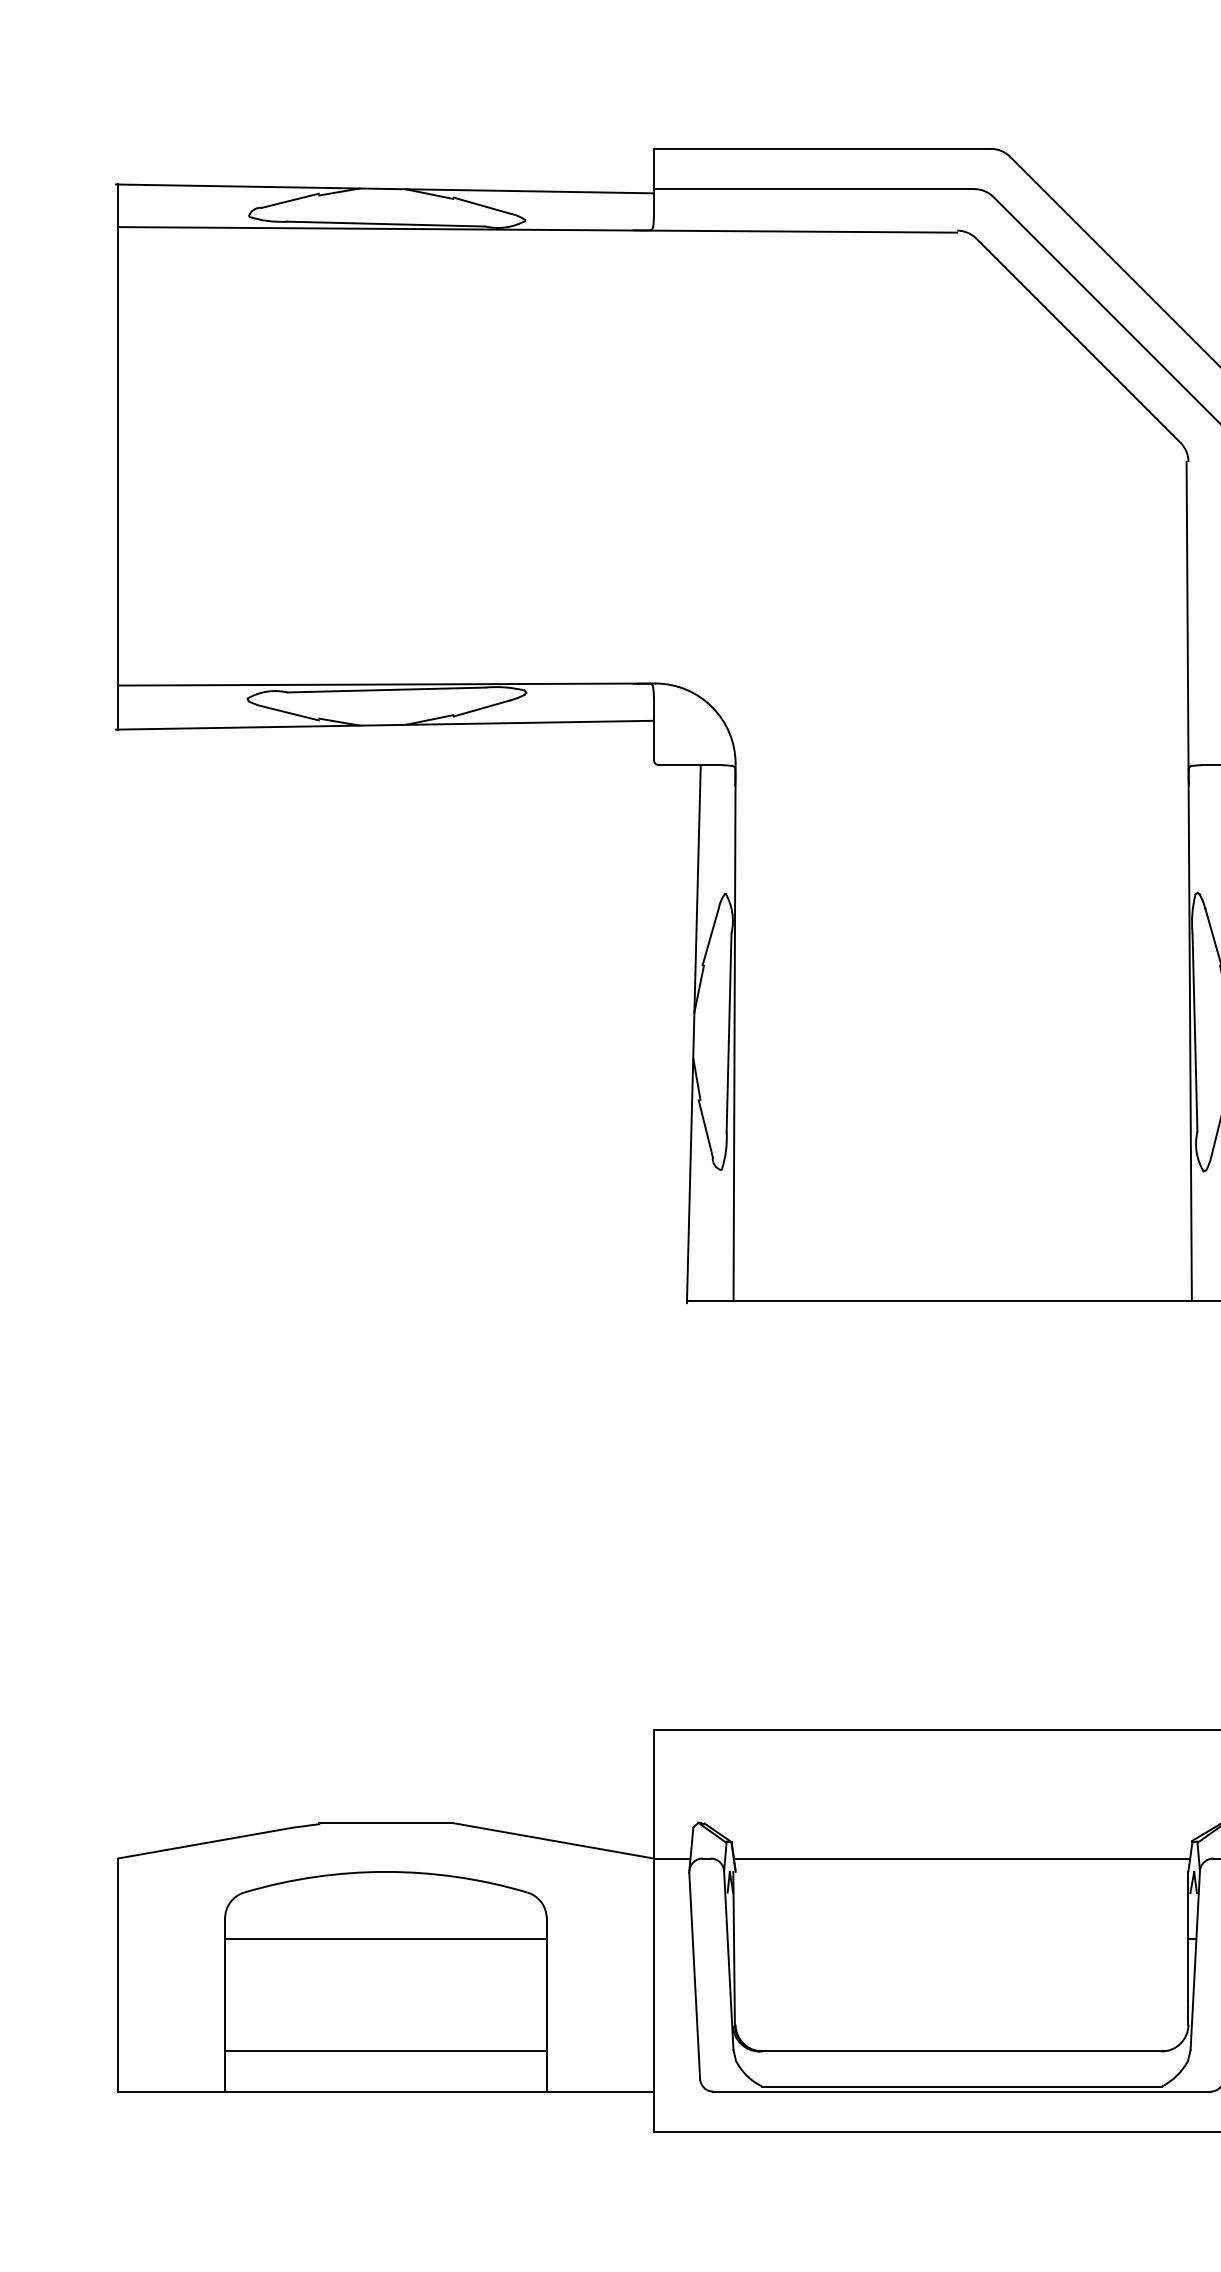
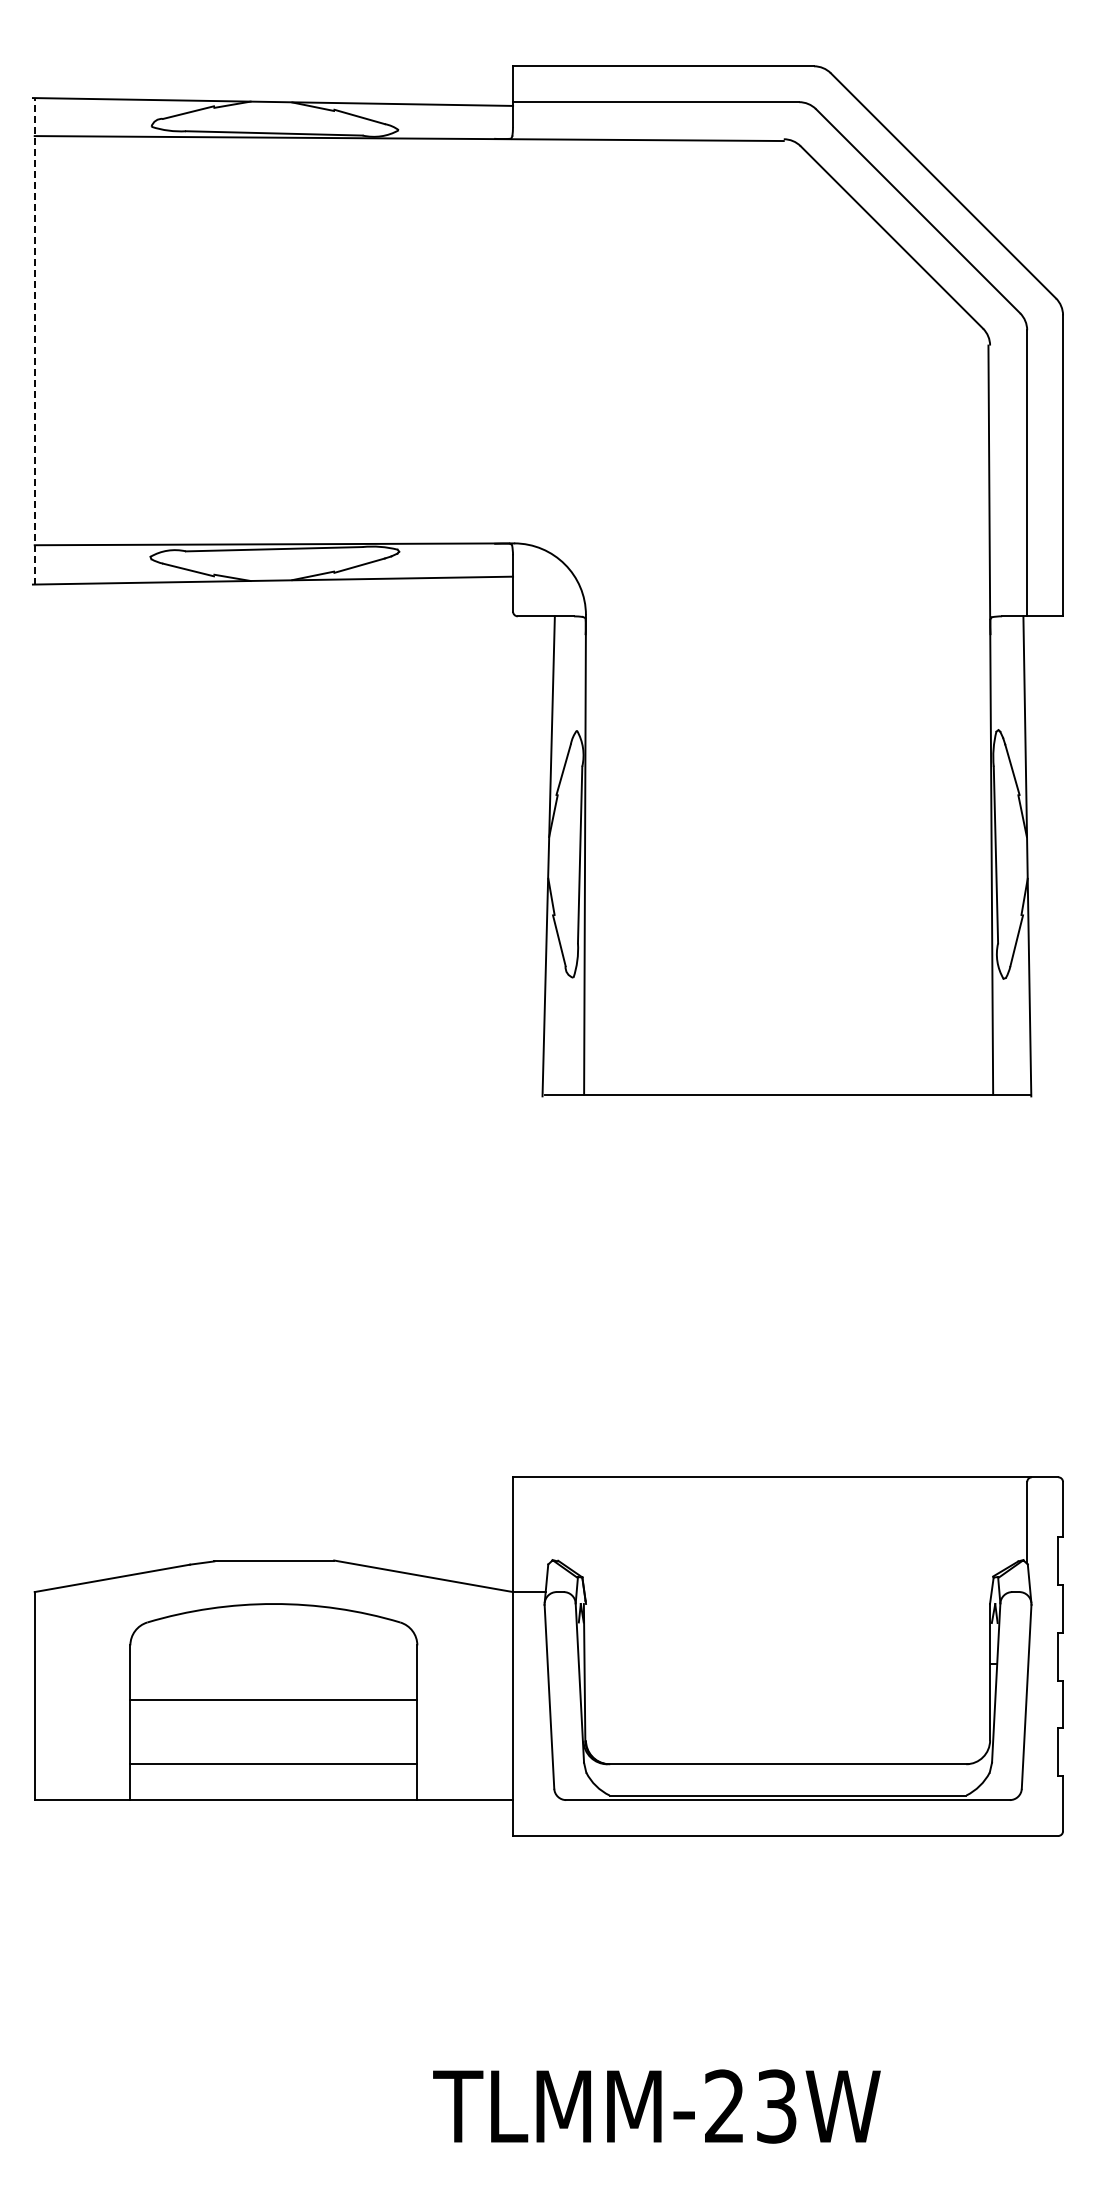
line: (117, 456) -> (34, 340), solid -> dashed
line: (961, 1859) -> (787, 1592), removed
line: (385, 1938) -> (273, 1699), moved

